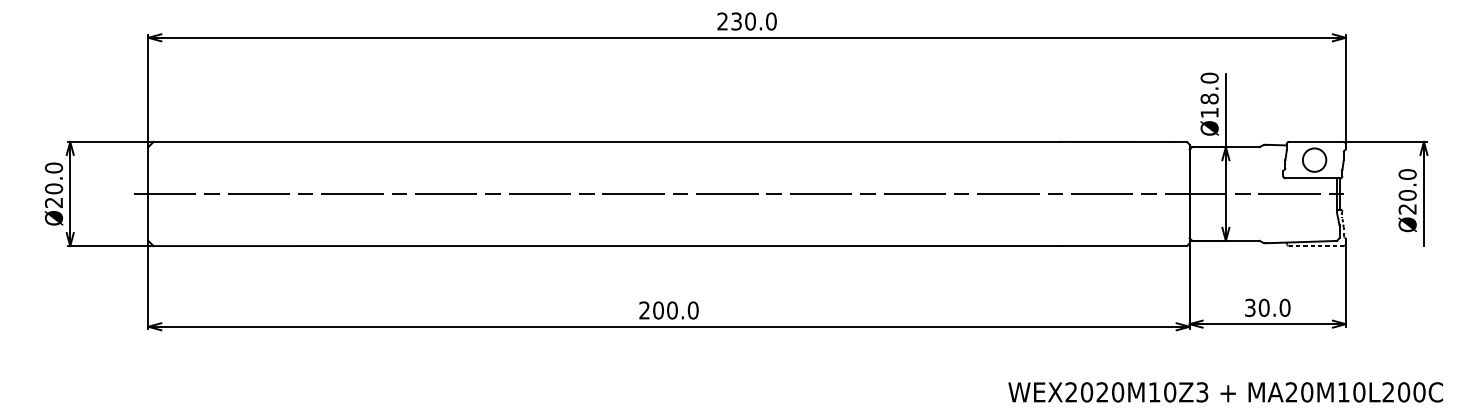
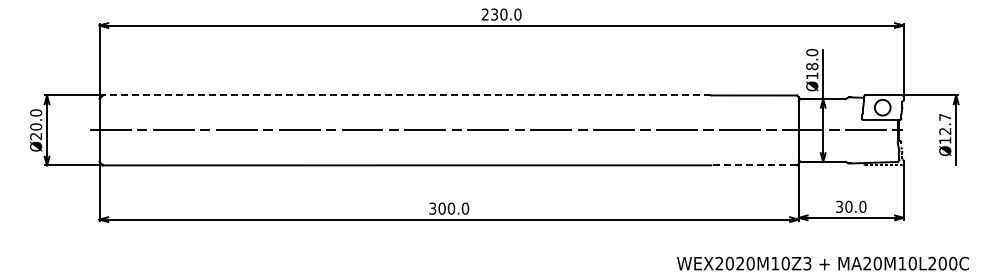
line: (605, 141) -> (406, 95), solid -> dashed
text: (1408, 191) -> (945, 128), Ø20.0 -> Ø12.7
line: (1123, 246) -> (754, 165), solid -> dashed
text: (644, 310) -> (432, 208), 200.0 -> 300.0

